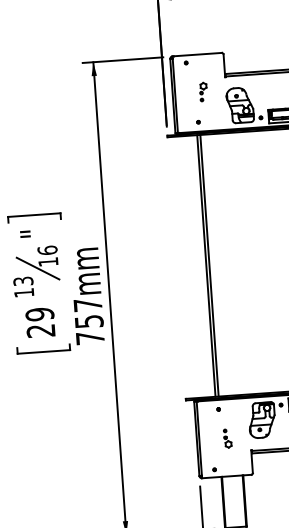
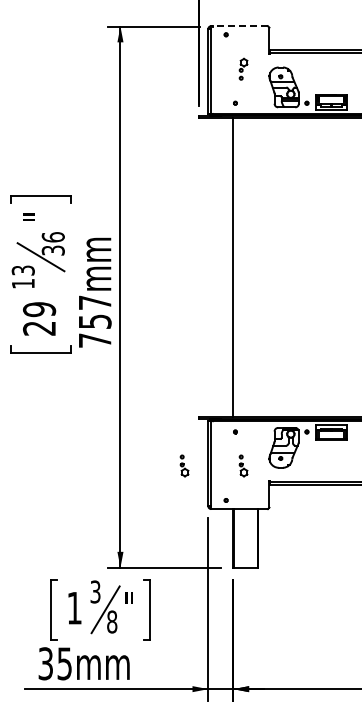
line: (197, 54) -> (239, 26), solid -> dashed
text: (47, 262) -> (52, 250), 16 -> 36
line: (209, 265) -> (236, 267), removed
part: (176, 441) -> (184, 465), added

